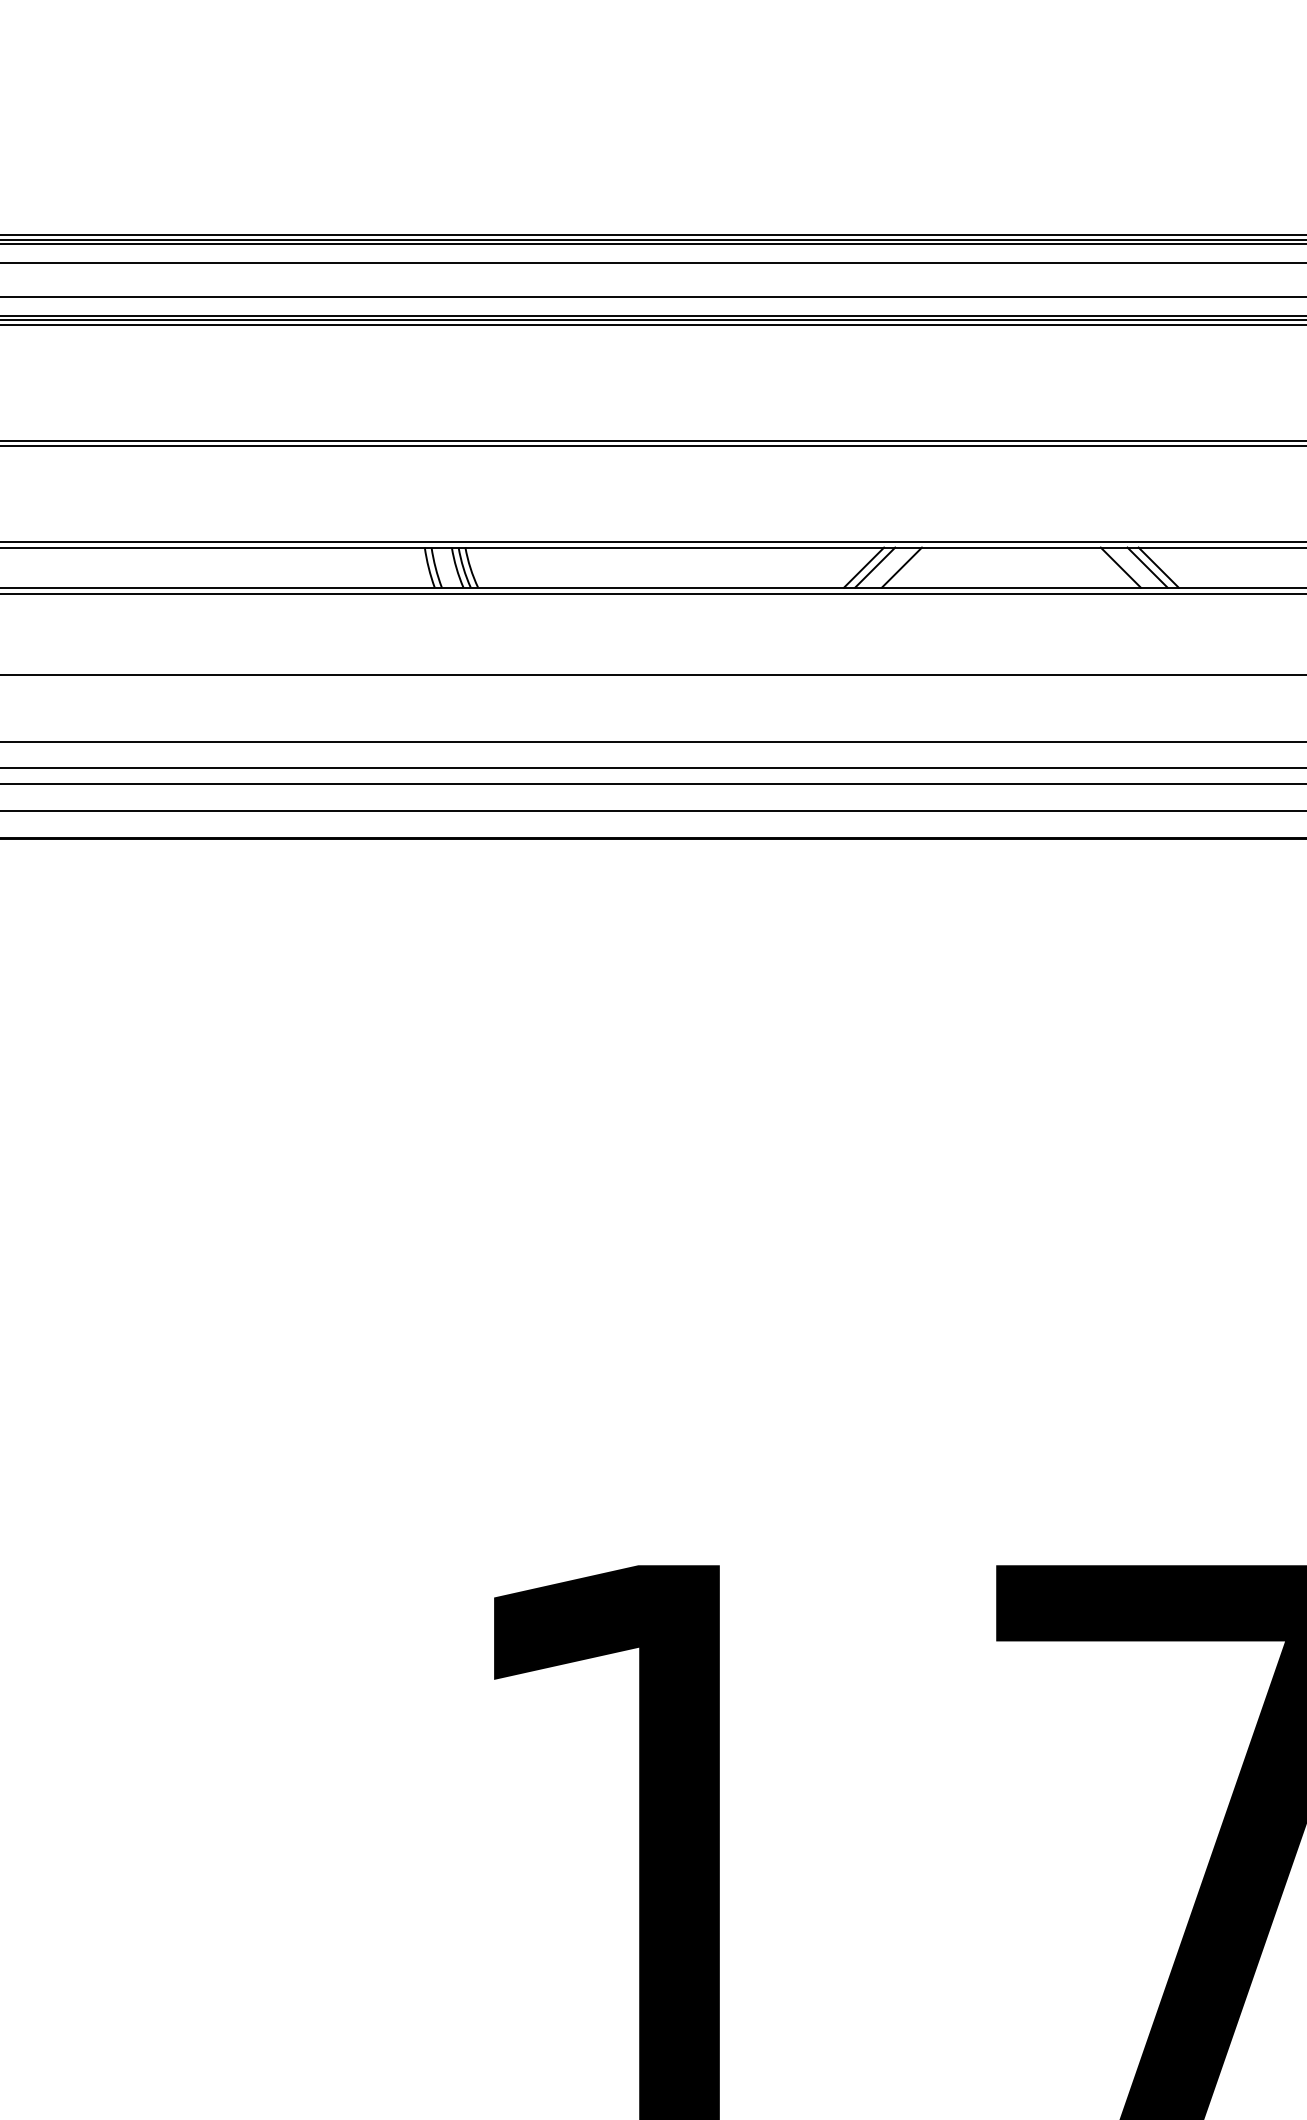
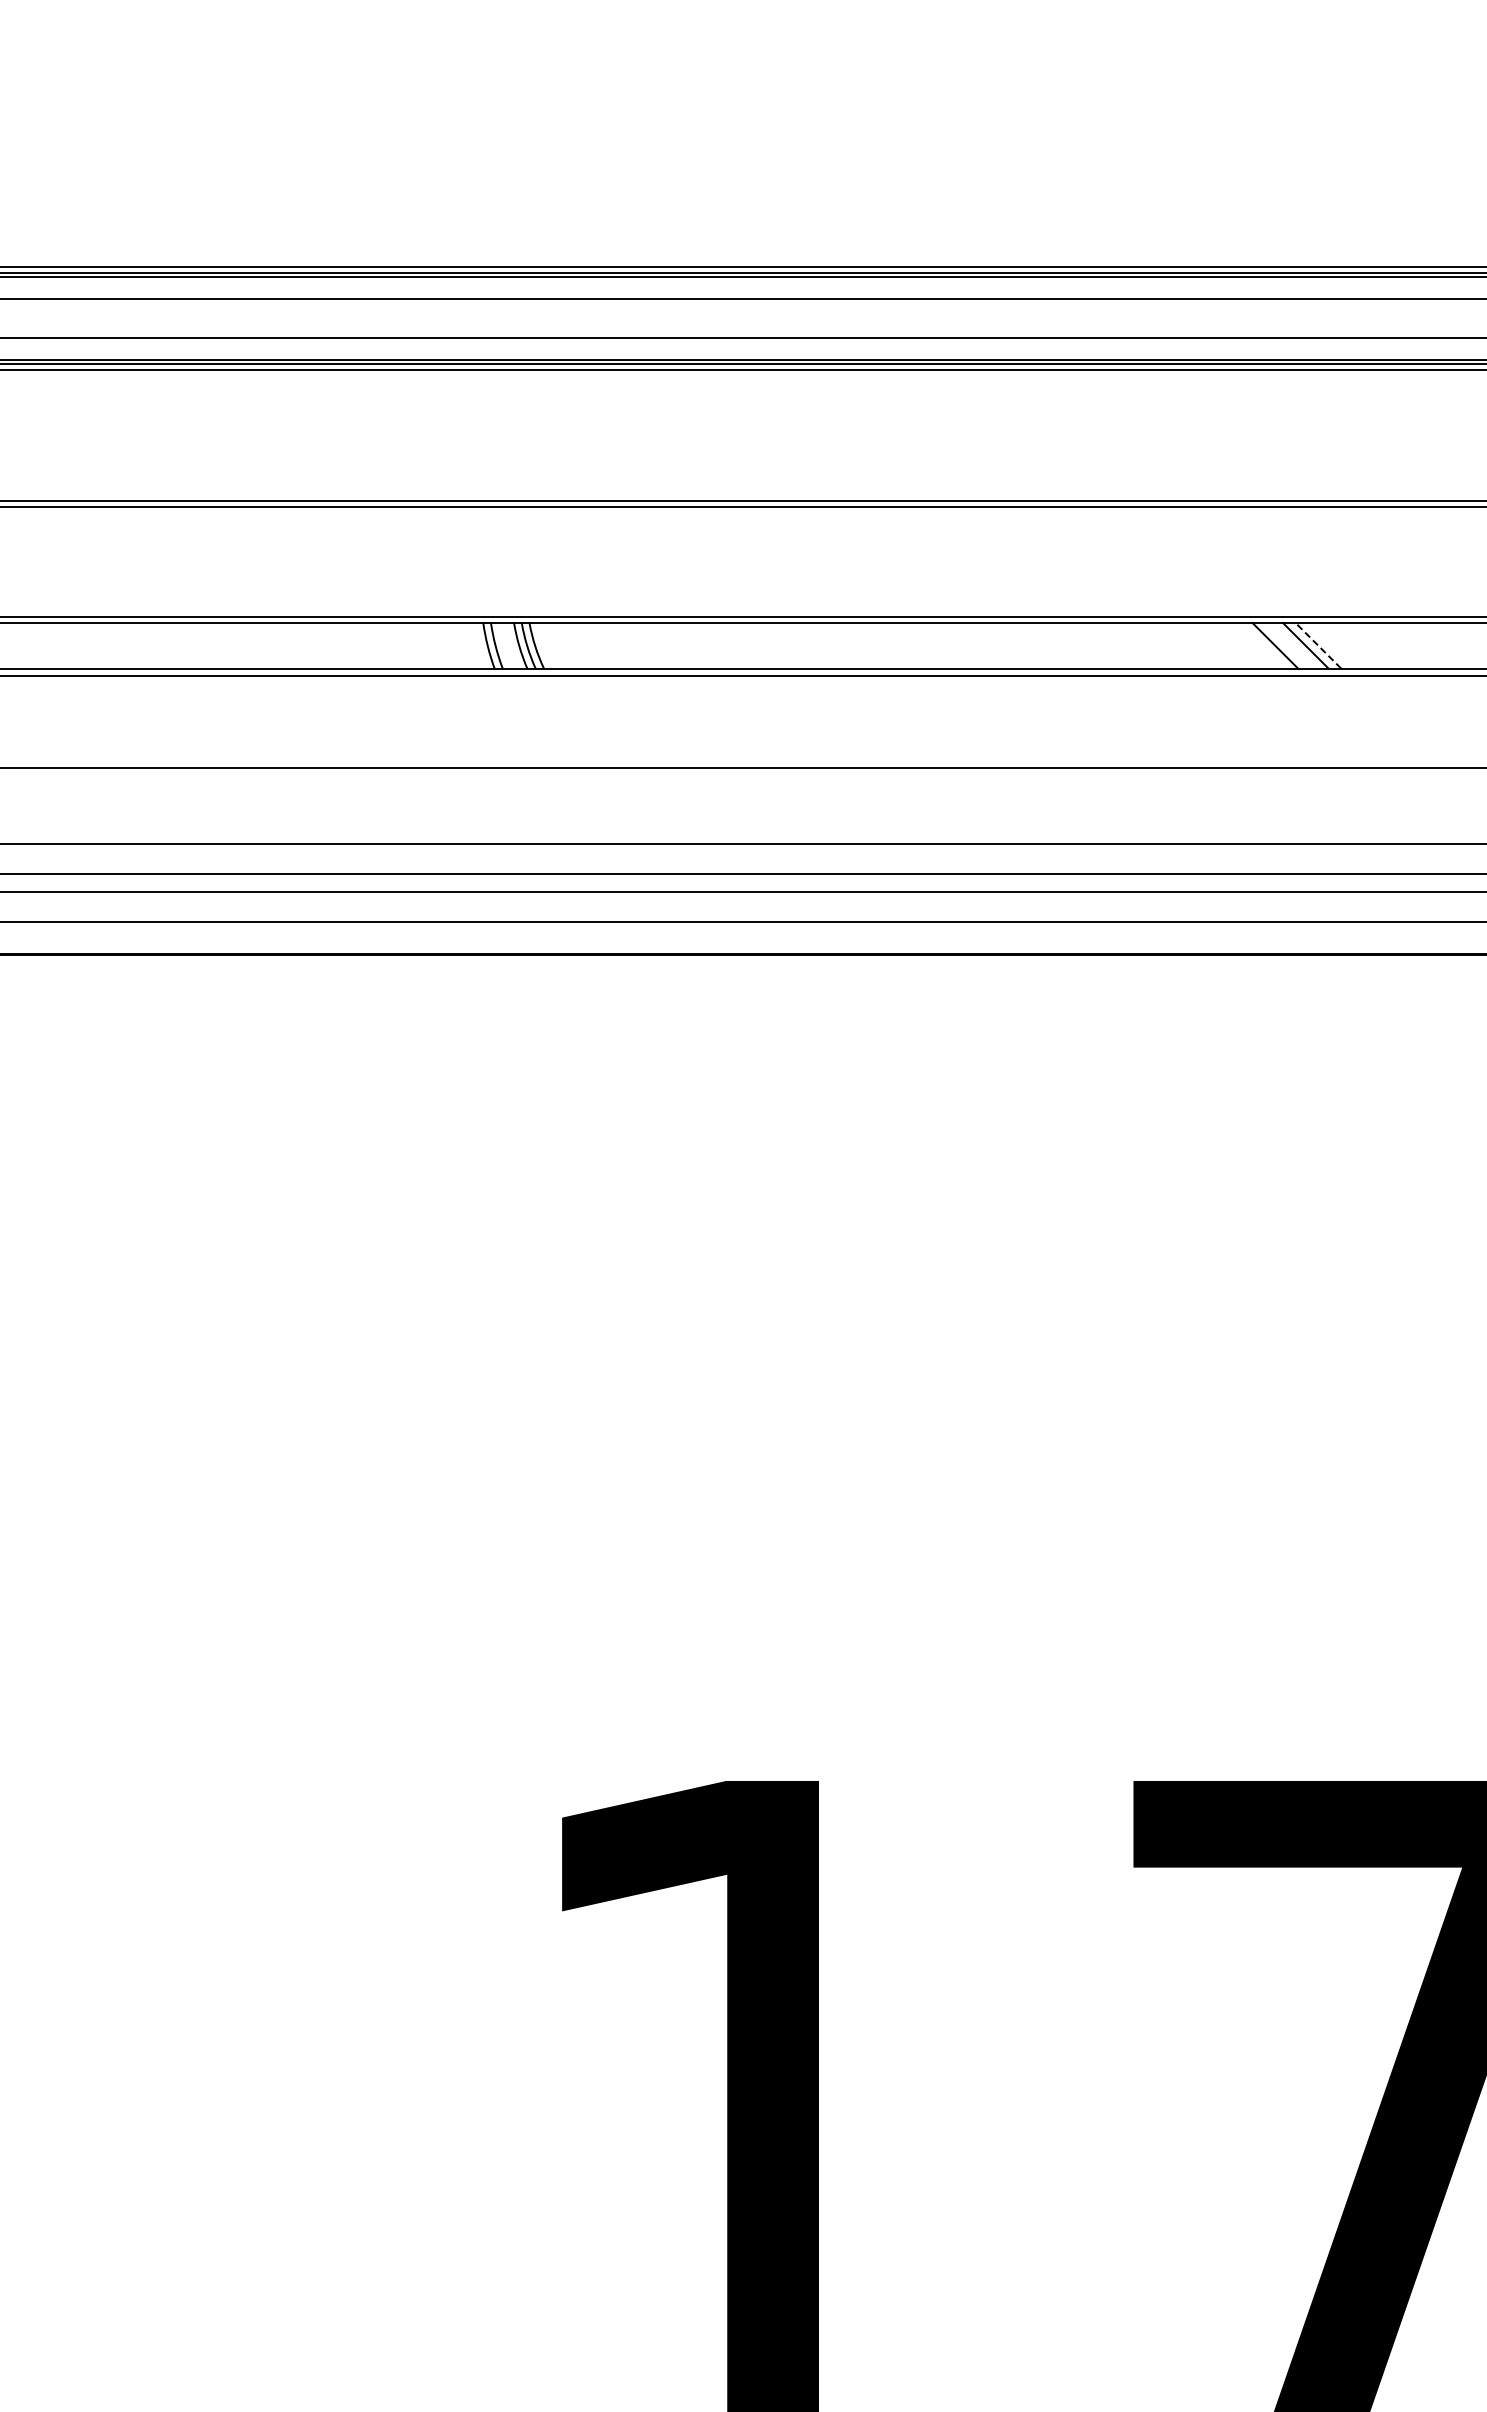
line: (863, 567) -> (982, 645), removed
line: (874, 567) -> (995, 645), removed
line: (902, 567) -> (1026, 645), removed
line: (1158, 567) -> (1318, 645), solid -> dashed

